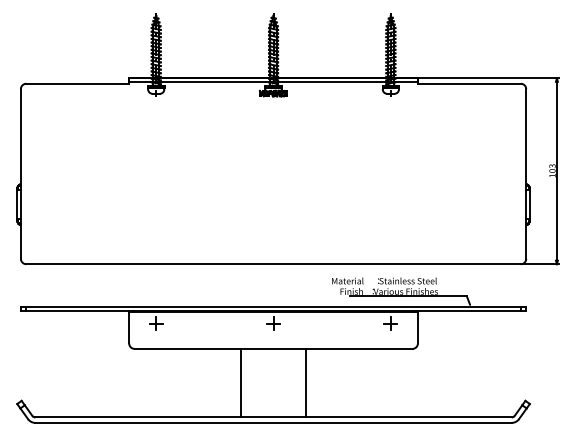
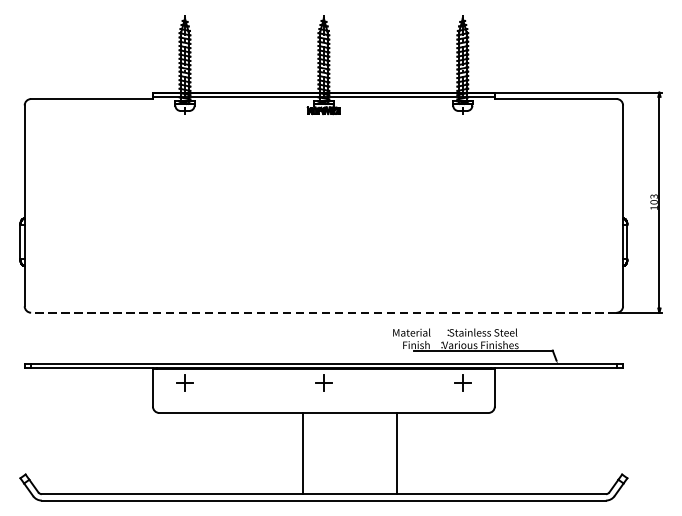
line: (273, 264) -> (323, 313), solid -> dashed
line: (241, 382) -> (303, 452), moved
line: (306, 382) -> (397, 452), moved

